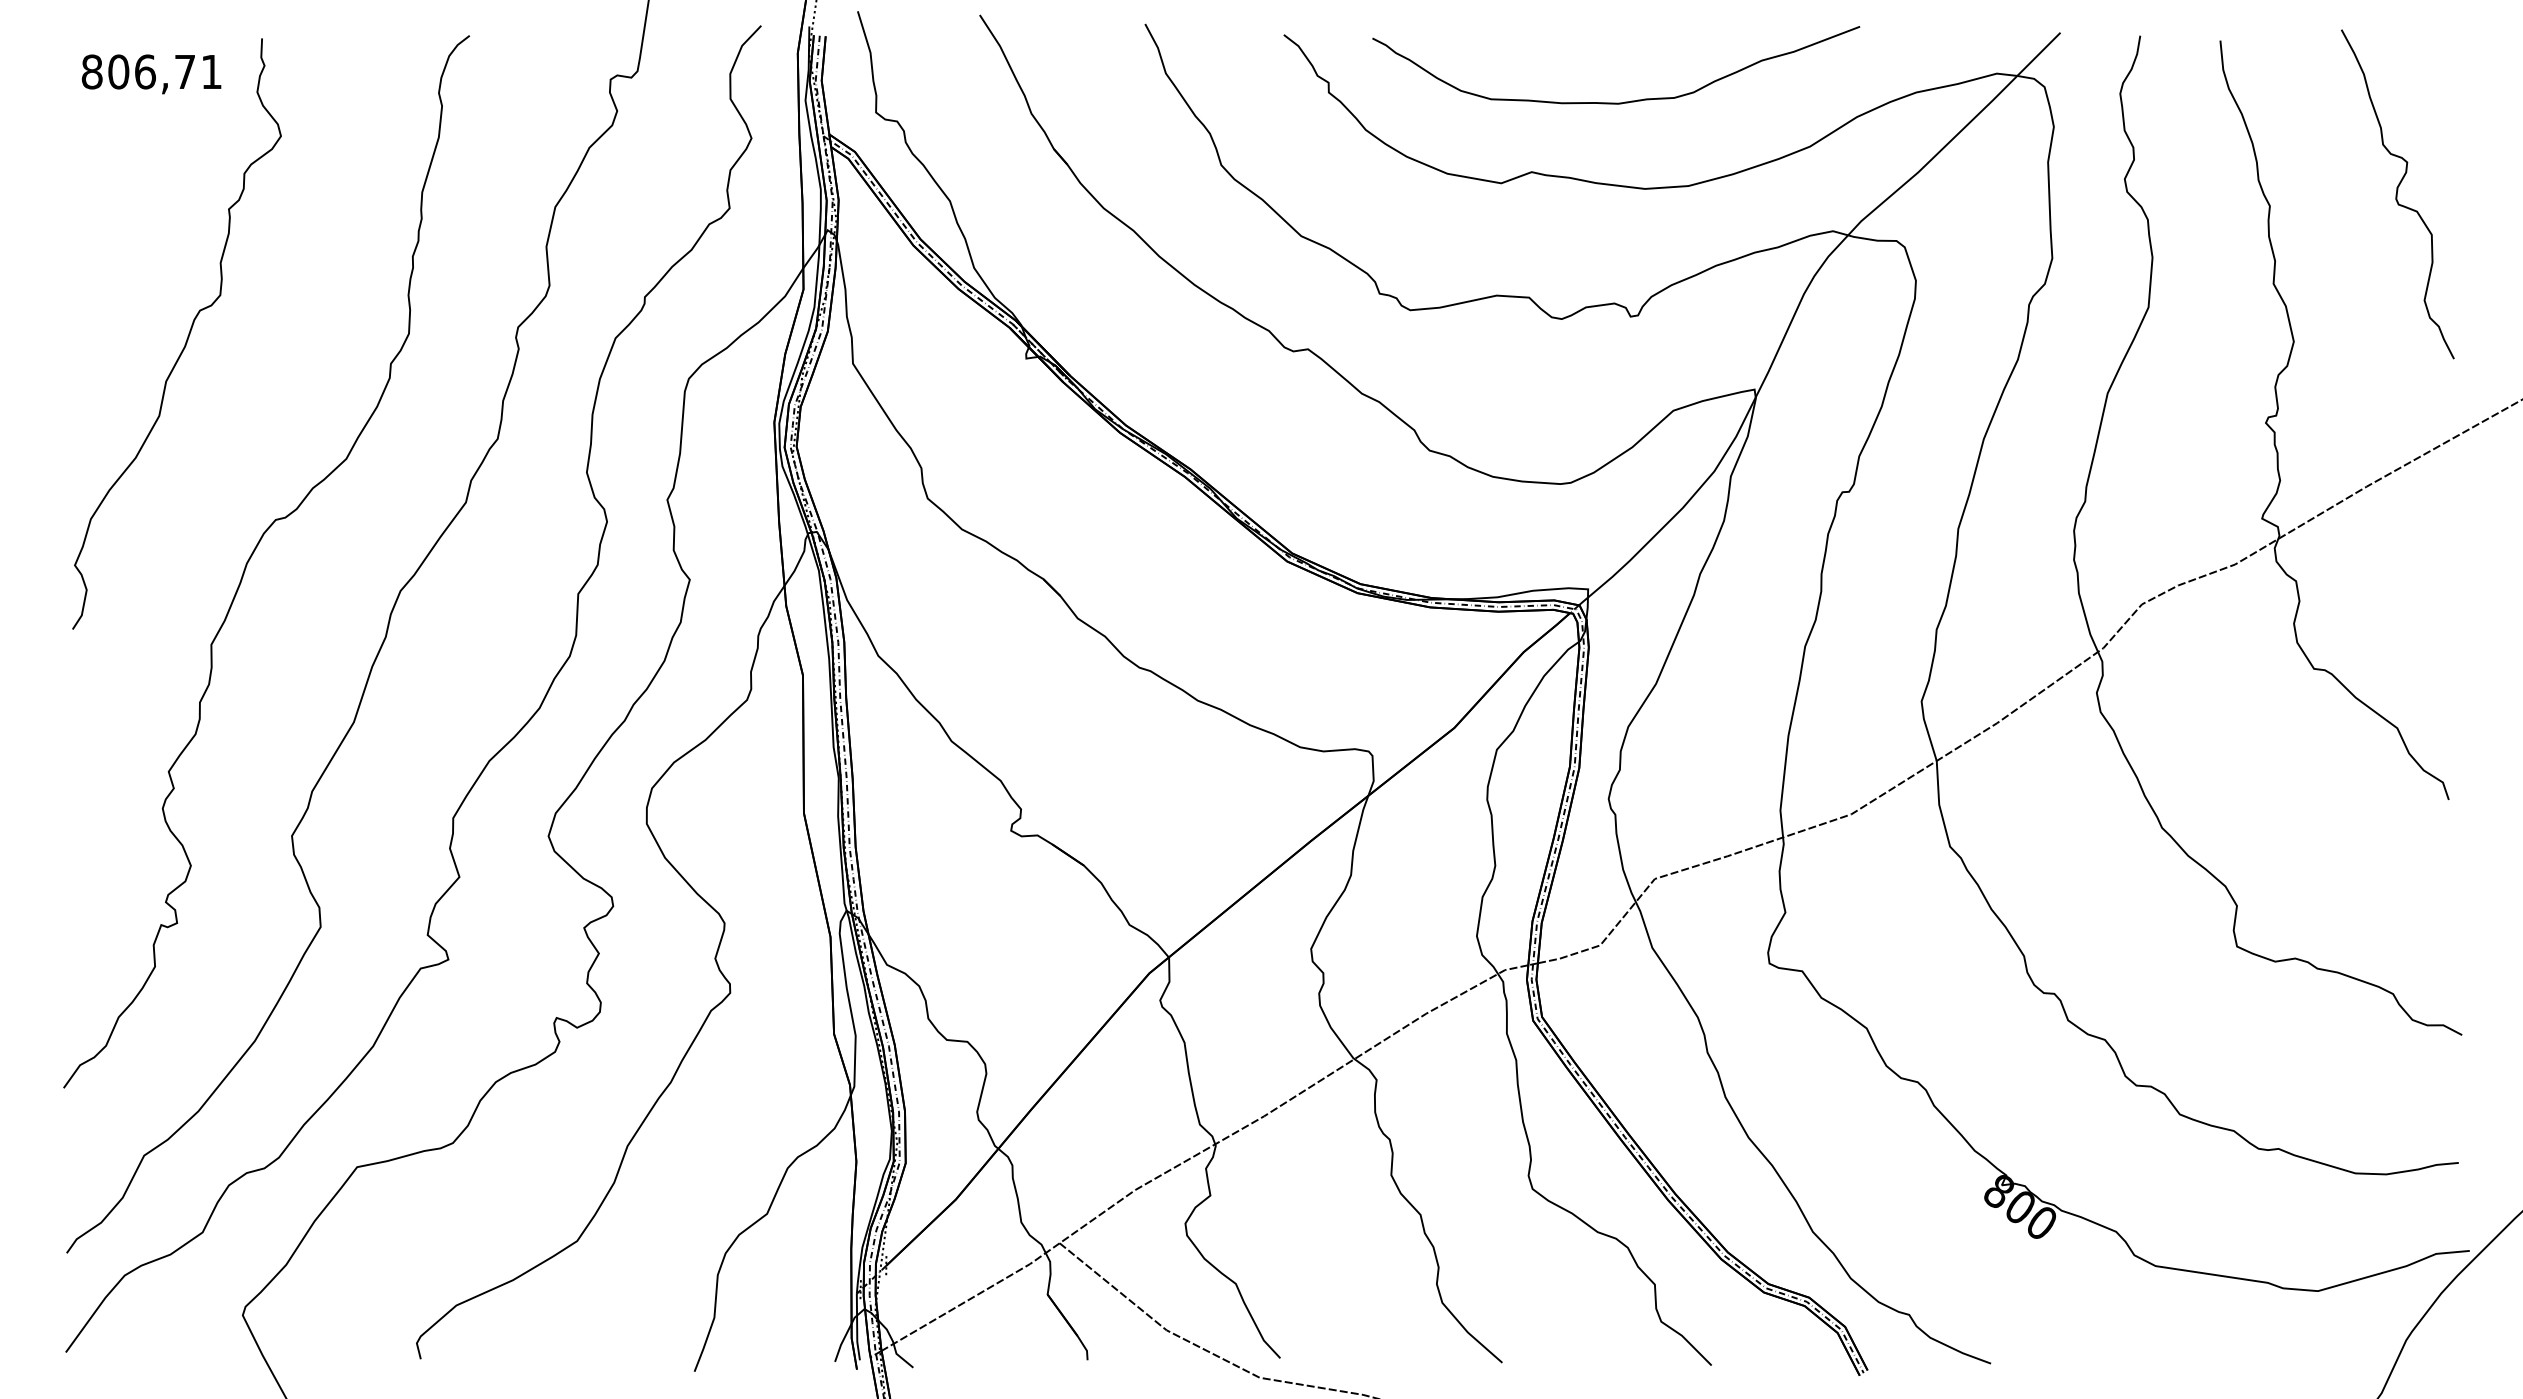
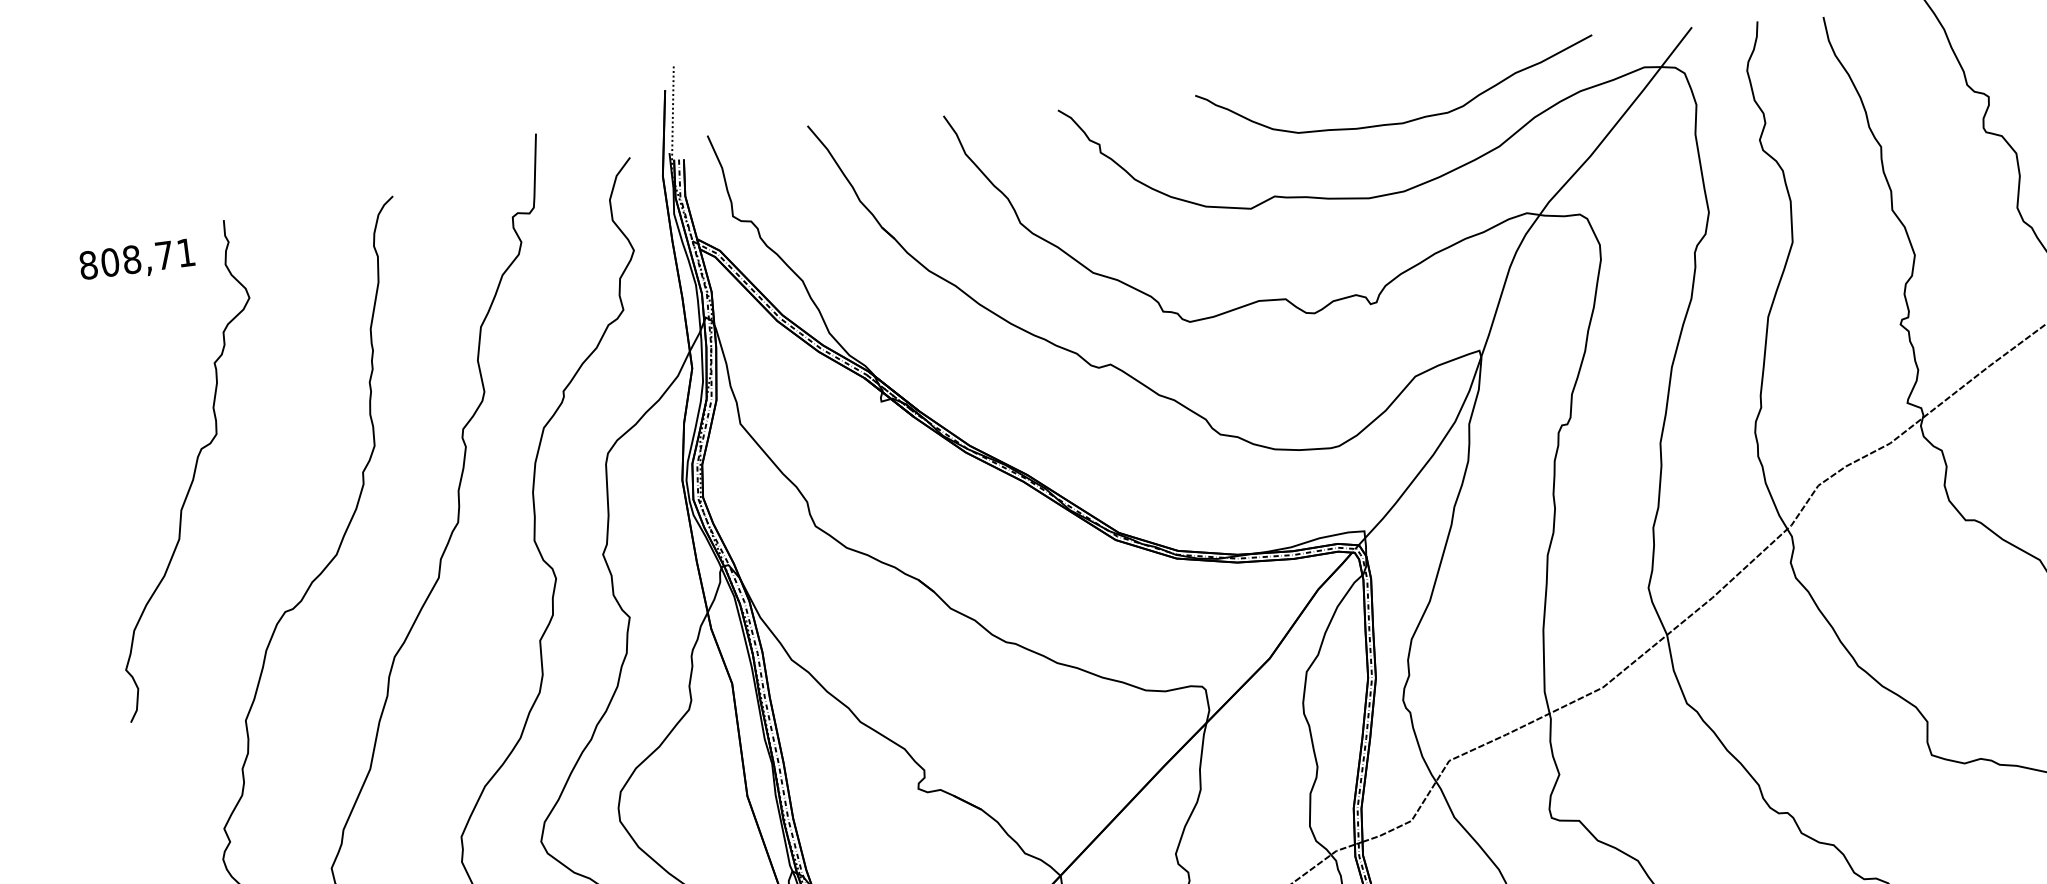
text: (145, 71) -> (132, 259), 806,71 -> 808,71
curve: (1624, 101) -> (1407, 120), moved

